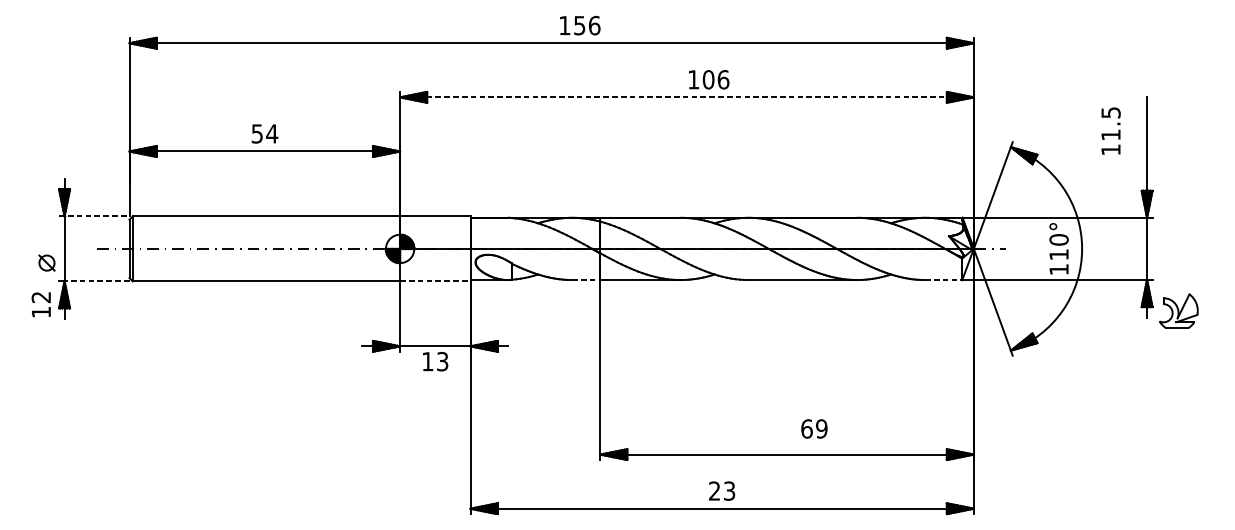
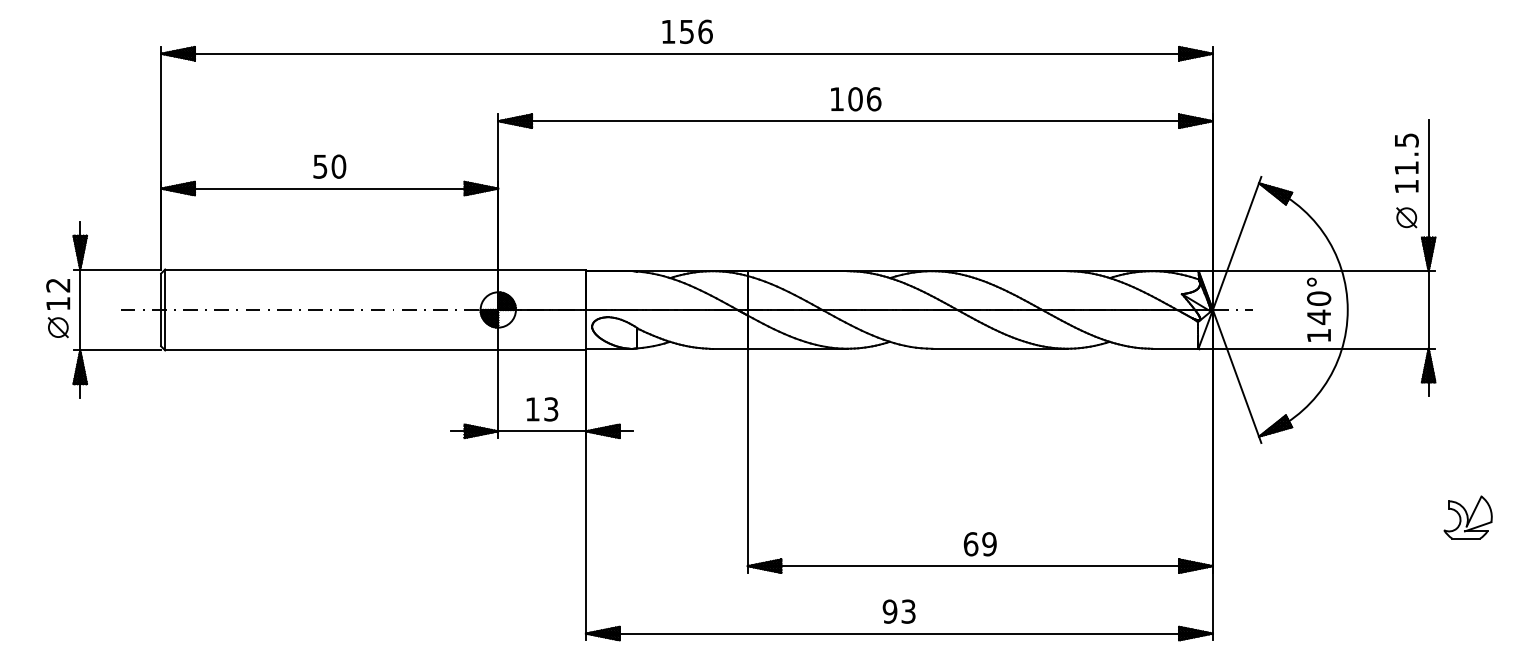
text: (580, 25) -> (687, 31), moved
text: (709, 79) -> (856, 99), moved
line: (687, 97) -> (856, 121), dashed -> solid
text: (1110, 130) -> (1406, 162), moved
text: (271, 133) -> (338, 166), 54 -> 50
part: (1129, 174) -> (1406, 217), added
line: (94, 216) -> (117, 269), dashed -> solid
text: (1058, 254) -> (1318, 317), 110° -> 140°
line: (586, 279) -> (730, 348), dashed -> solid
line: (943, 279) -> (1175, 348), dashed -> solid
line: (96, 281) -> (120, 350), dashed -> solid
line: (435, 281) -> (542, 350), dashed -> solid
text: (41, 304) -> (58, 294), moved
part: (1178, 311) -> (1467, 517), moved
text: (435, 361) -> (542, 409), moved
text: (813, 429) -> (979, 544), moved
text: (714, 490) -> (889, 611), 23 -> 93

